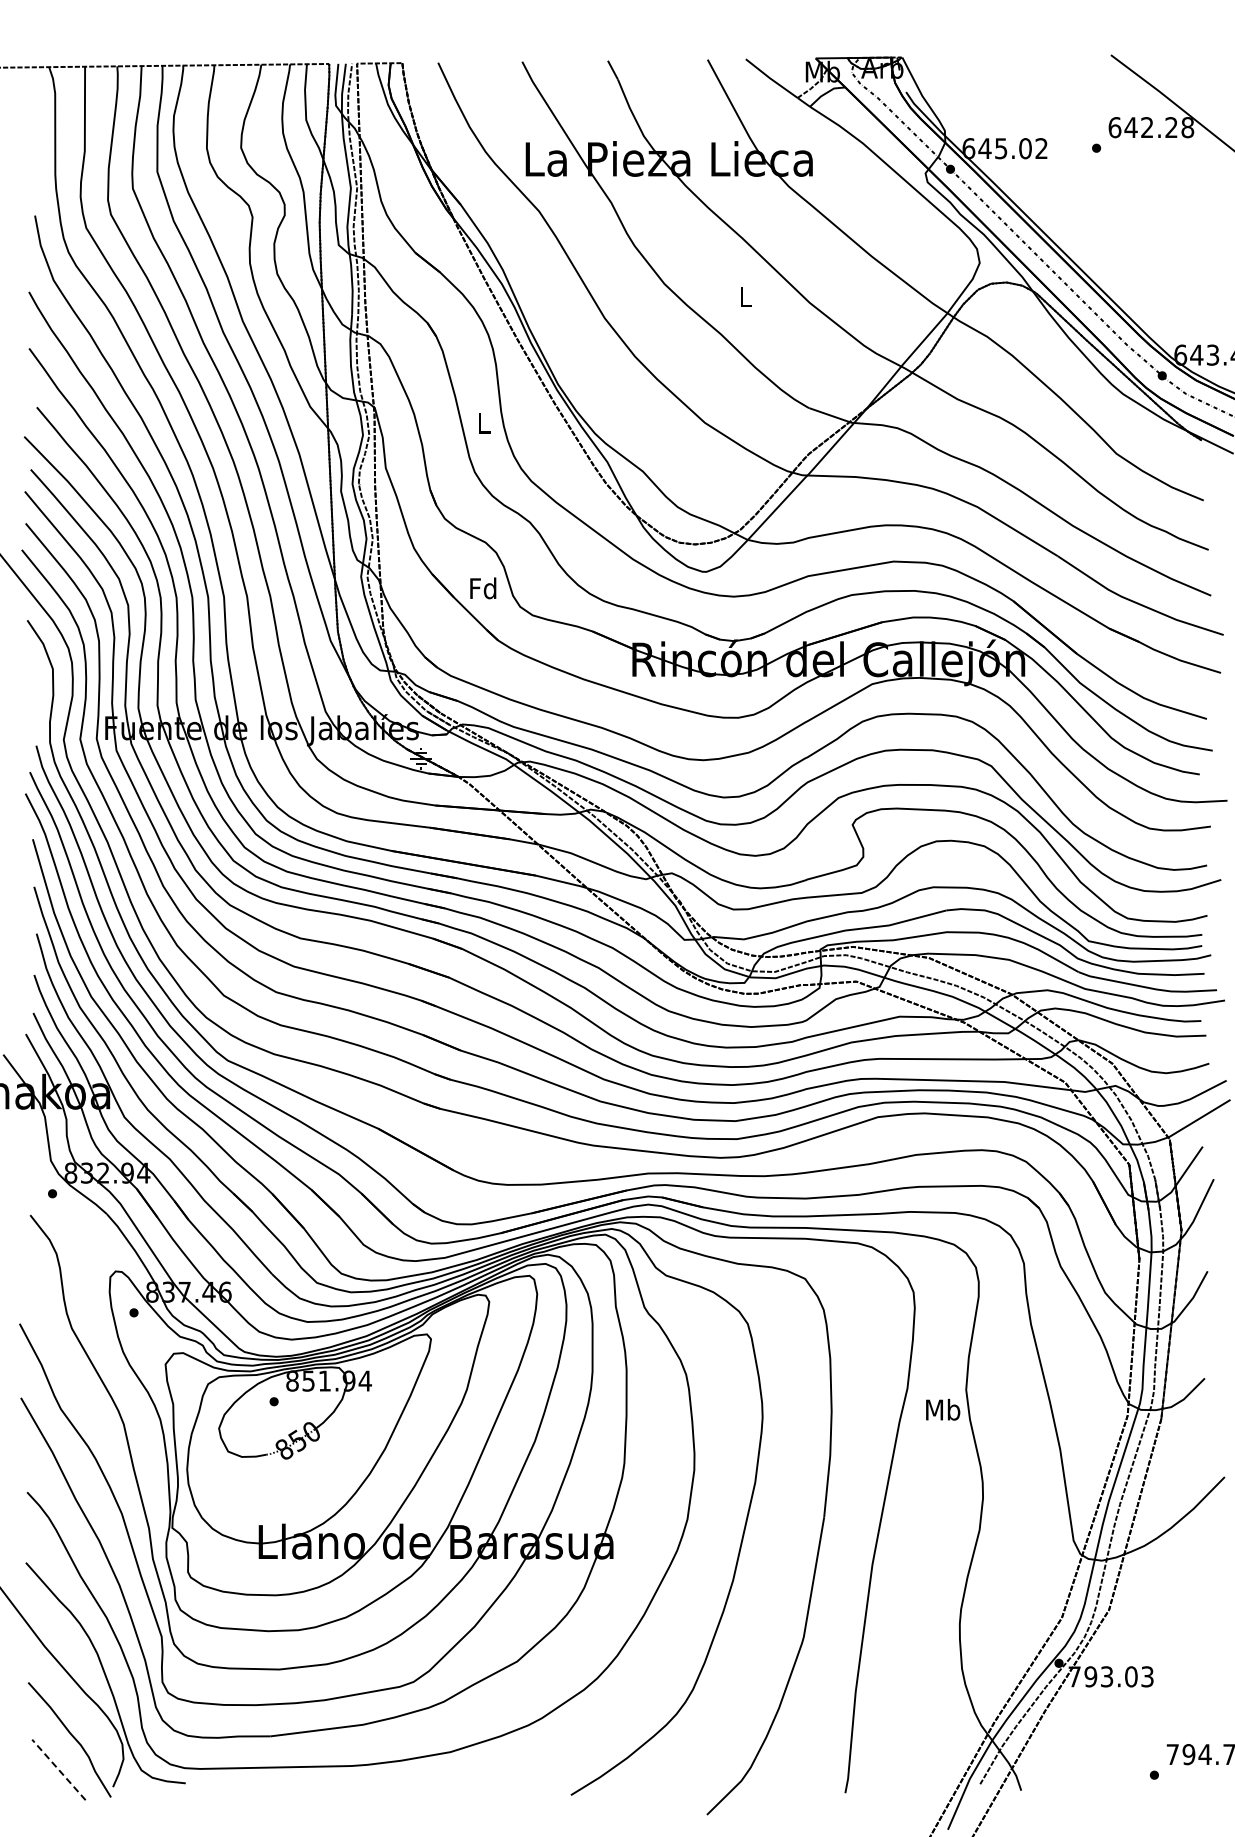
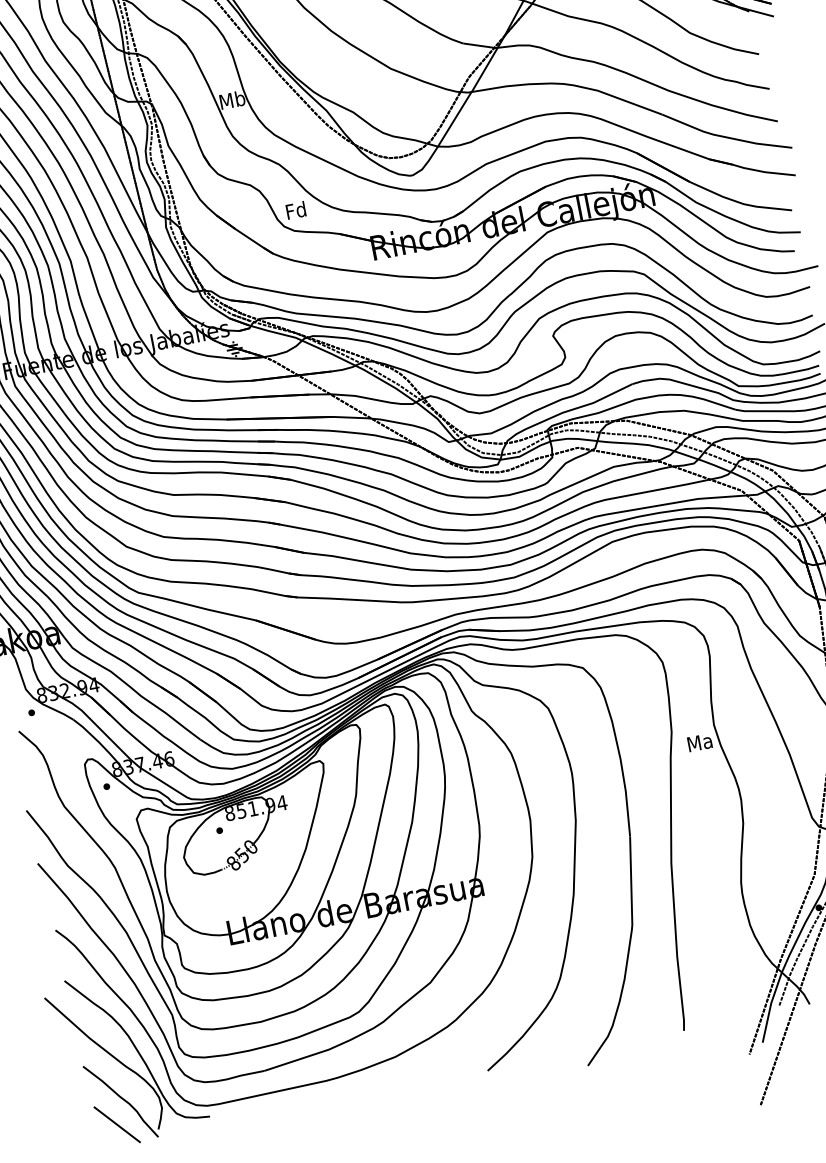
text: (484, 423) -> (232, 100), L -> Mb
text: (483, 588) -> (296, 210), moved
text: (943, 1409) -> (700, 742), Mb -> Ma
line: (58, 1769) -> (116, 1124), dashed -> solid

